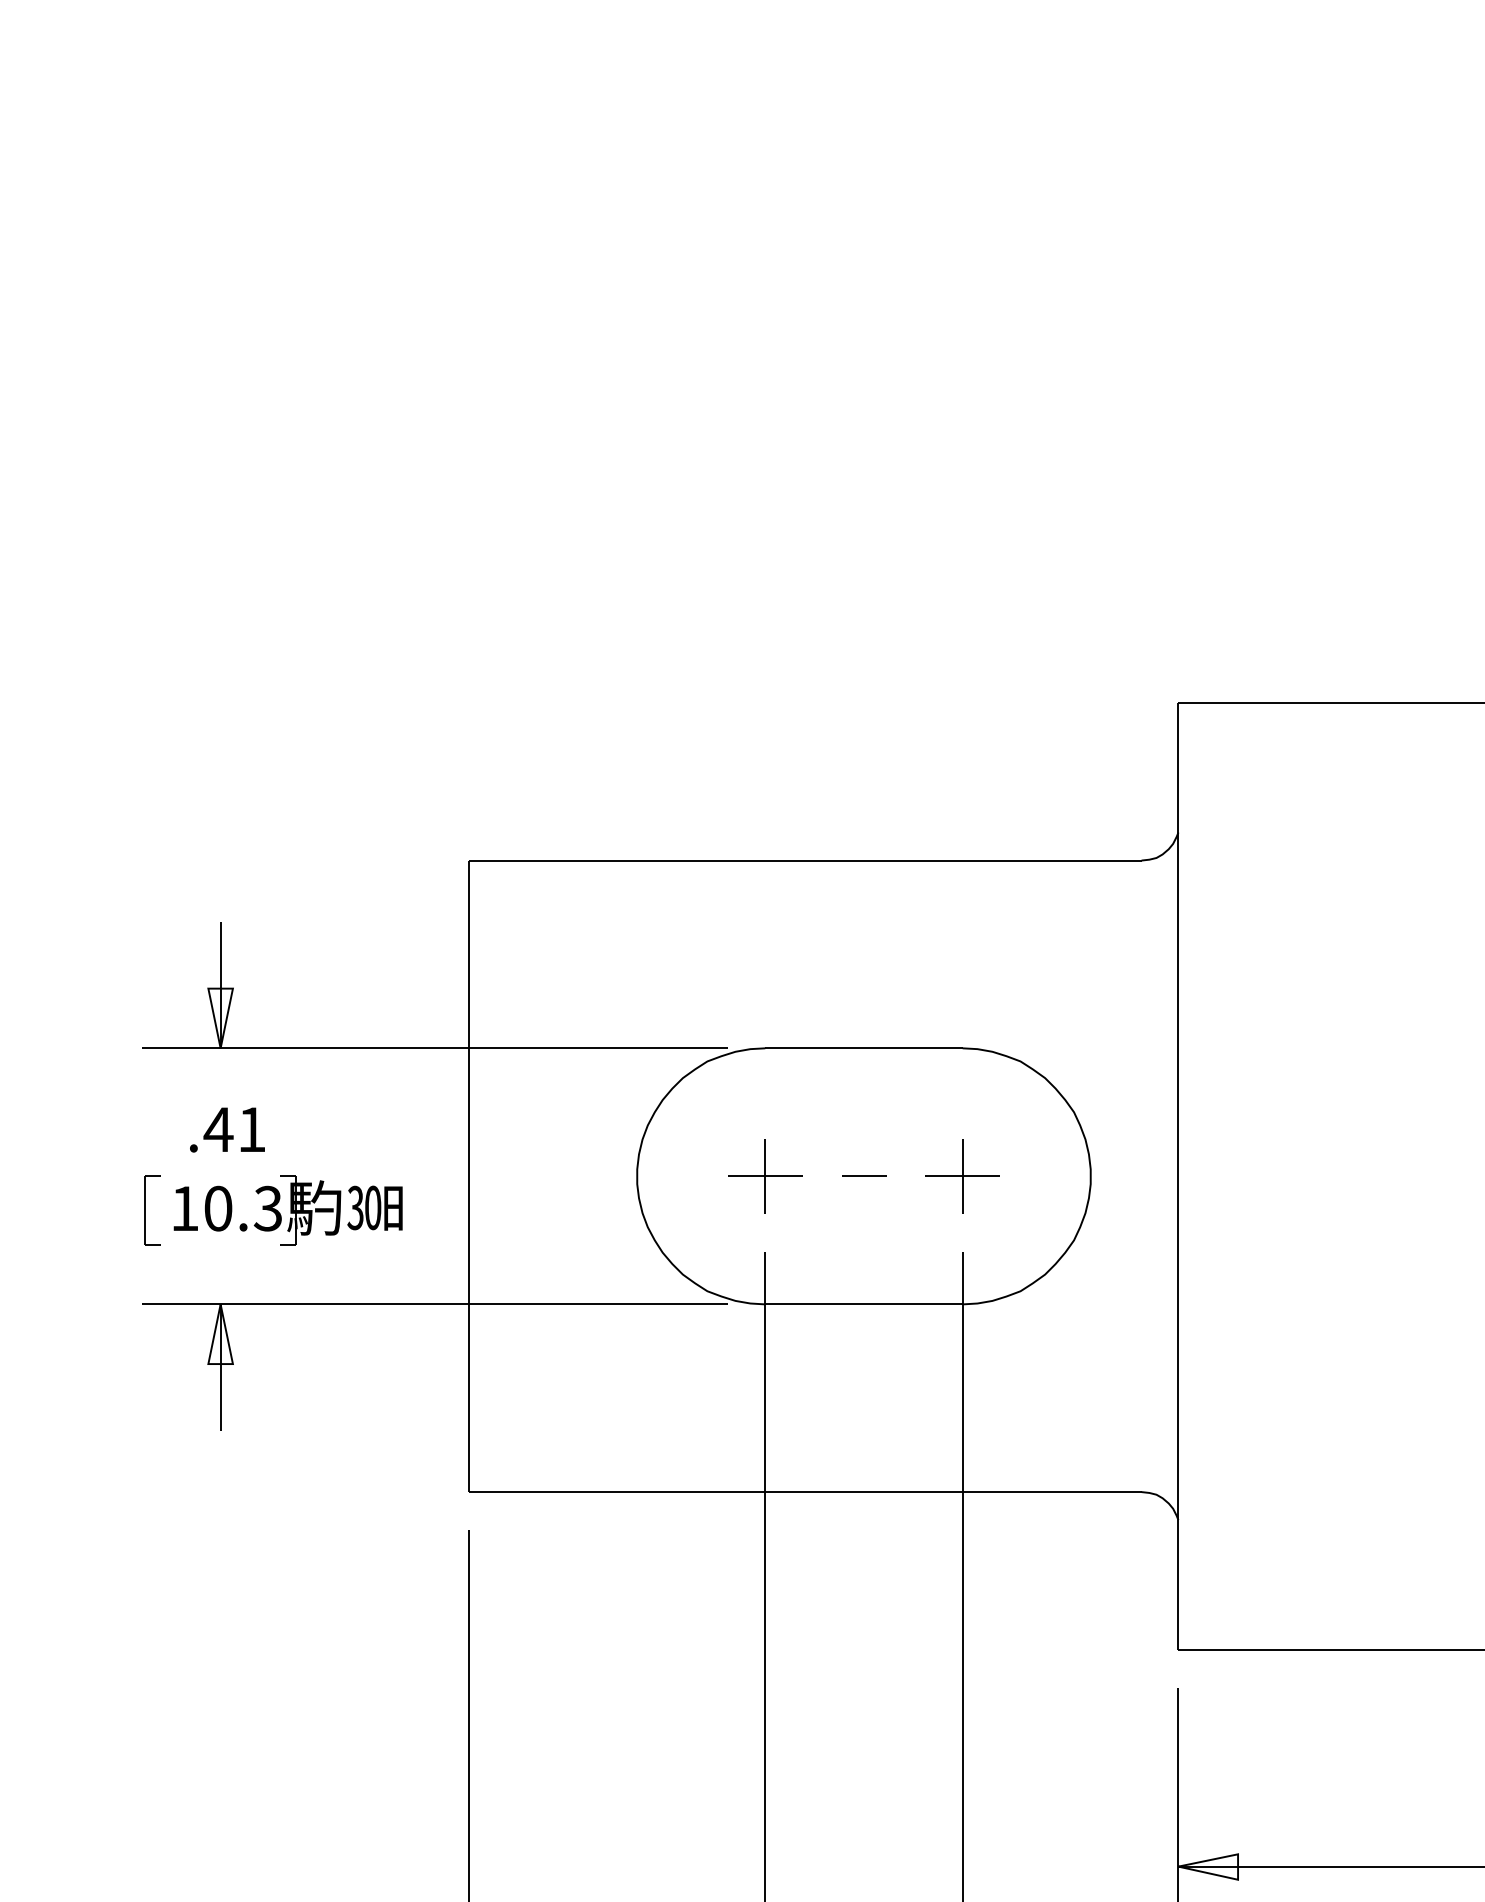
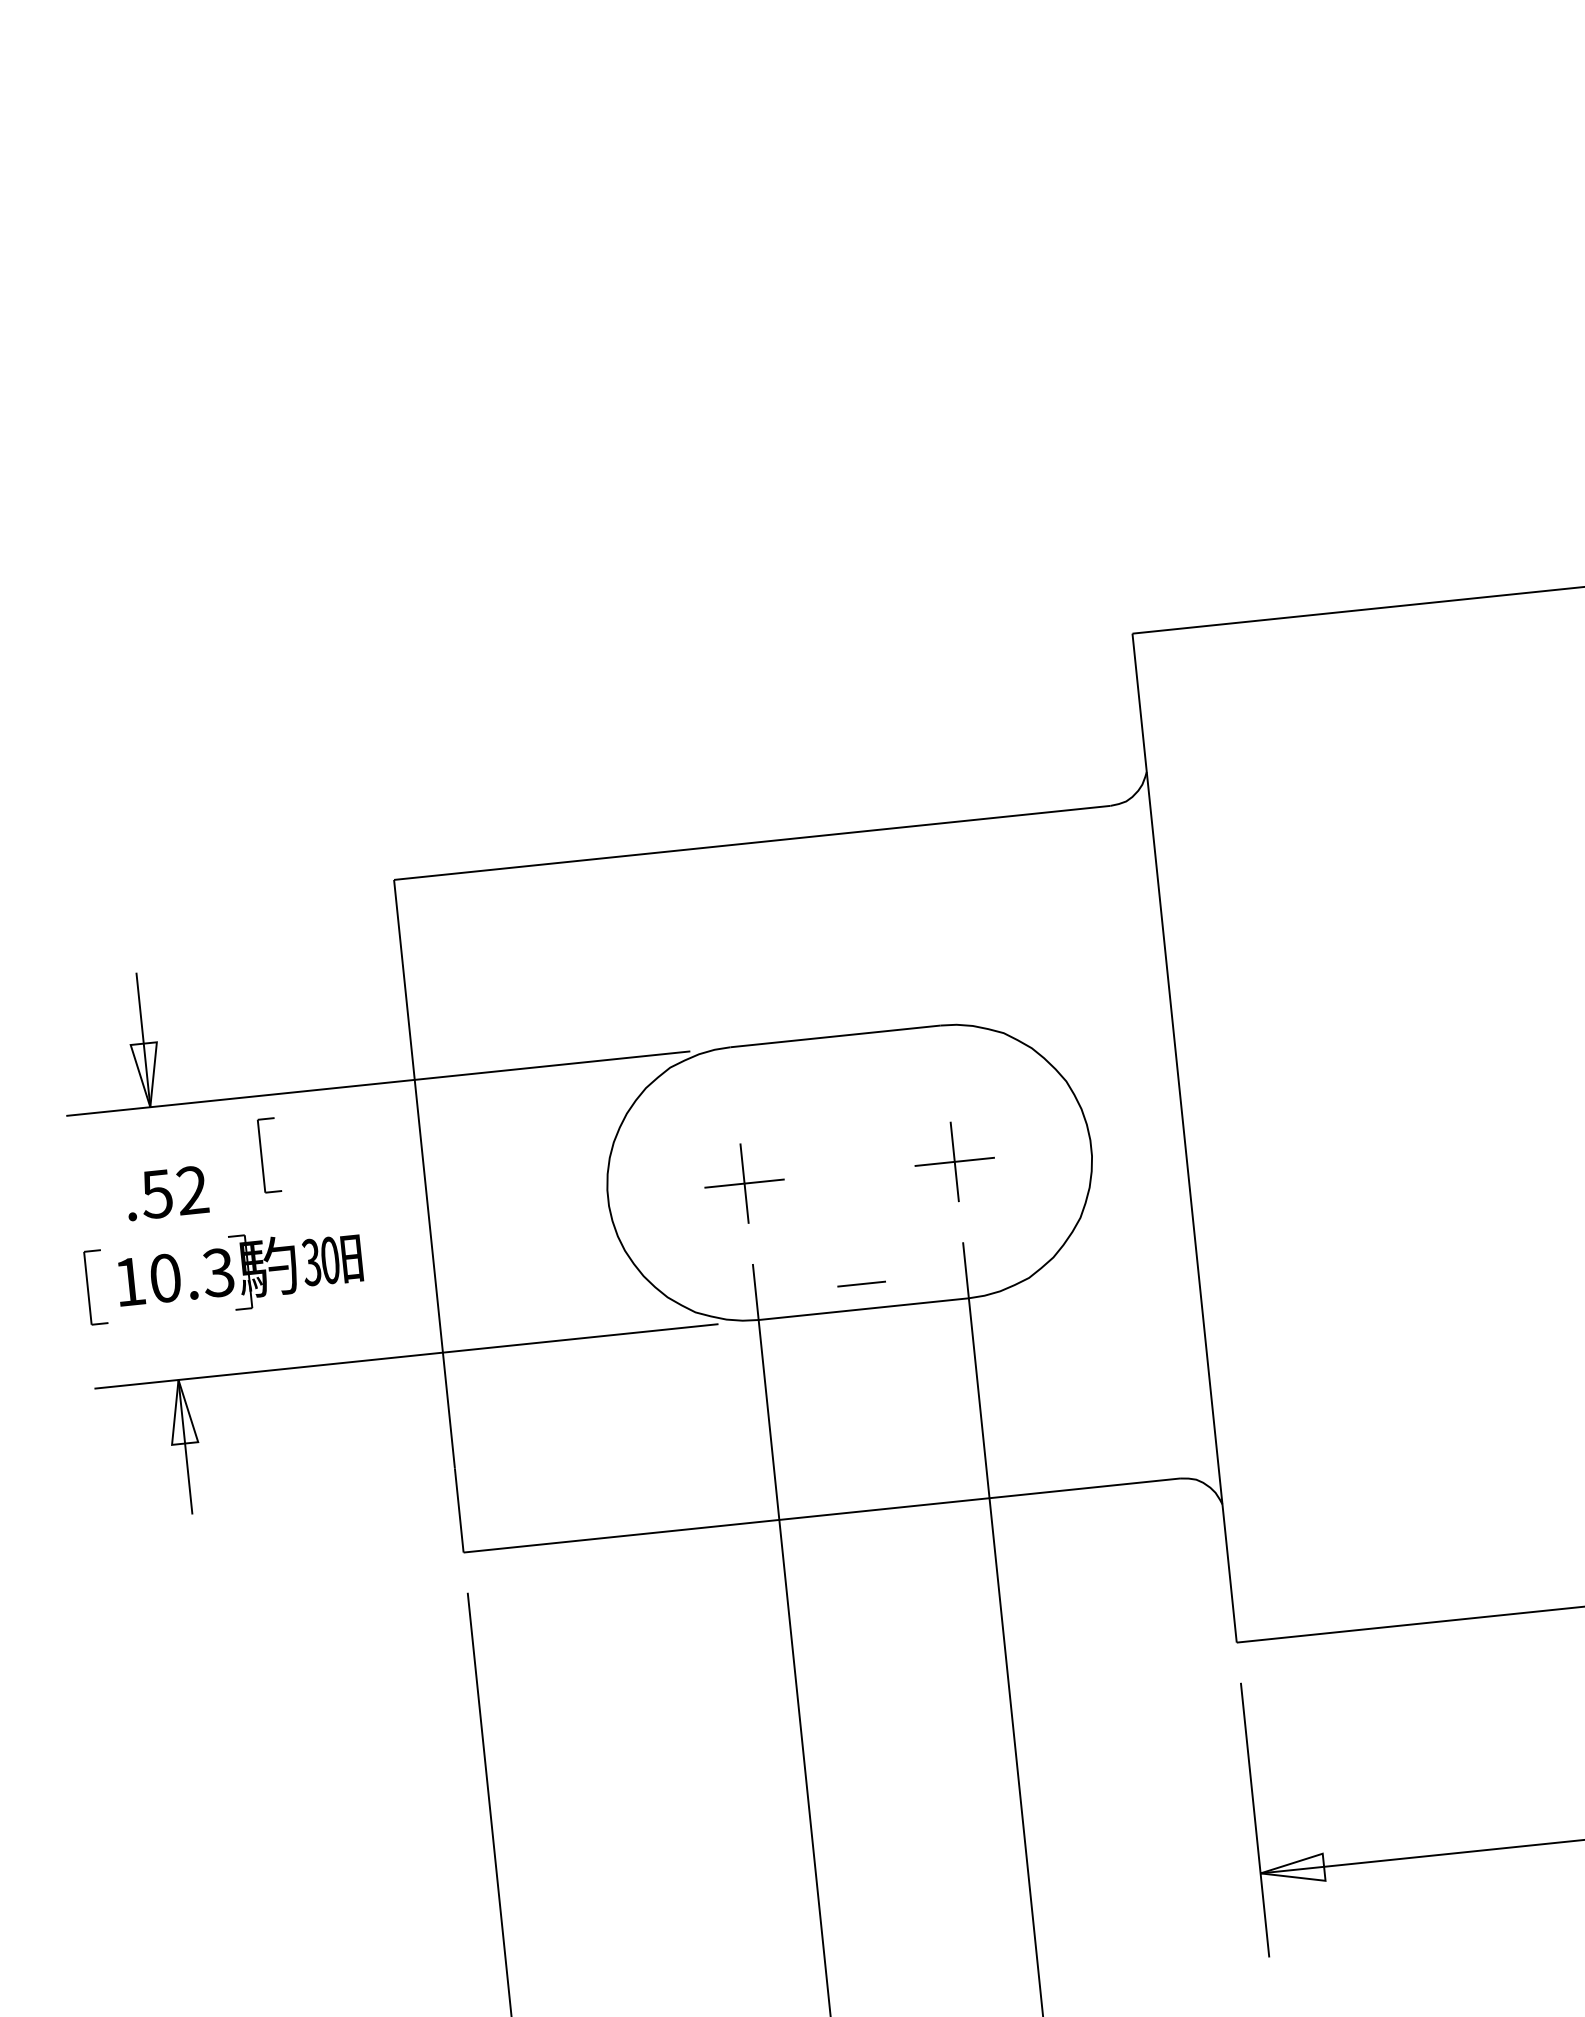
part: (319, 1104) -> (261, 1156), added
text: (234, 1129) -> (174, 1192), .41 -> .52
line: (864, 1175) -> (861, 1283), moved

